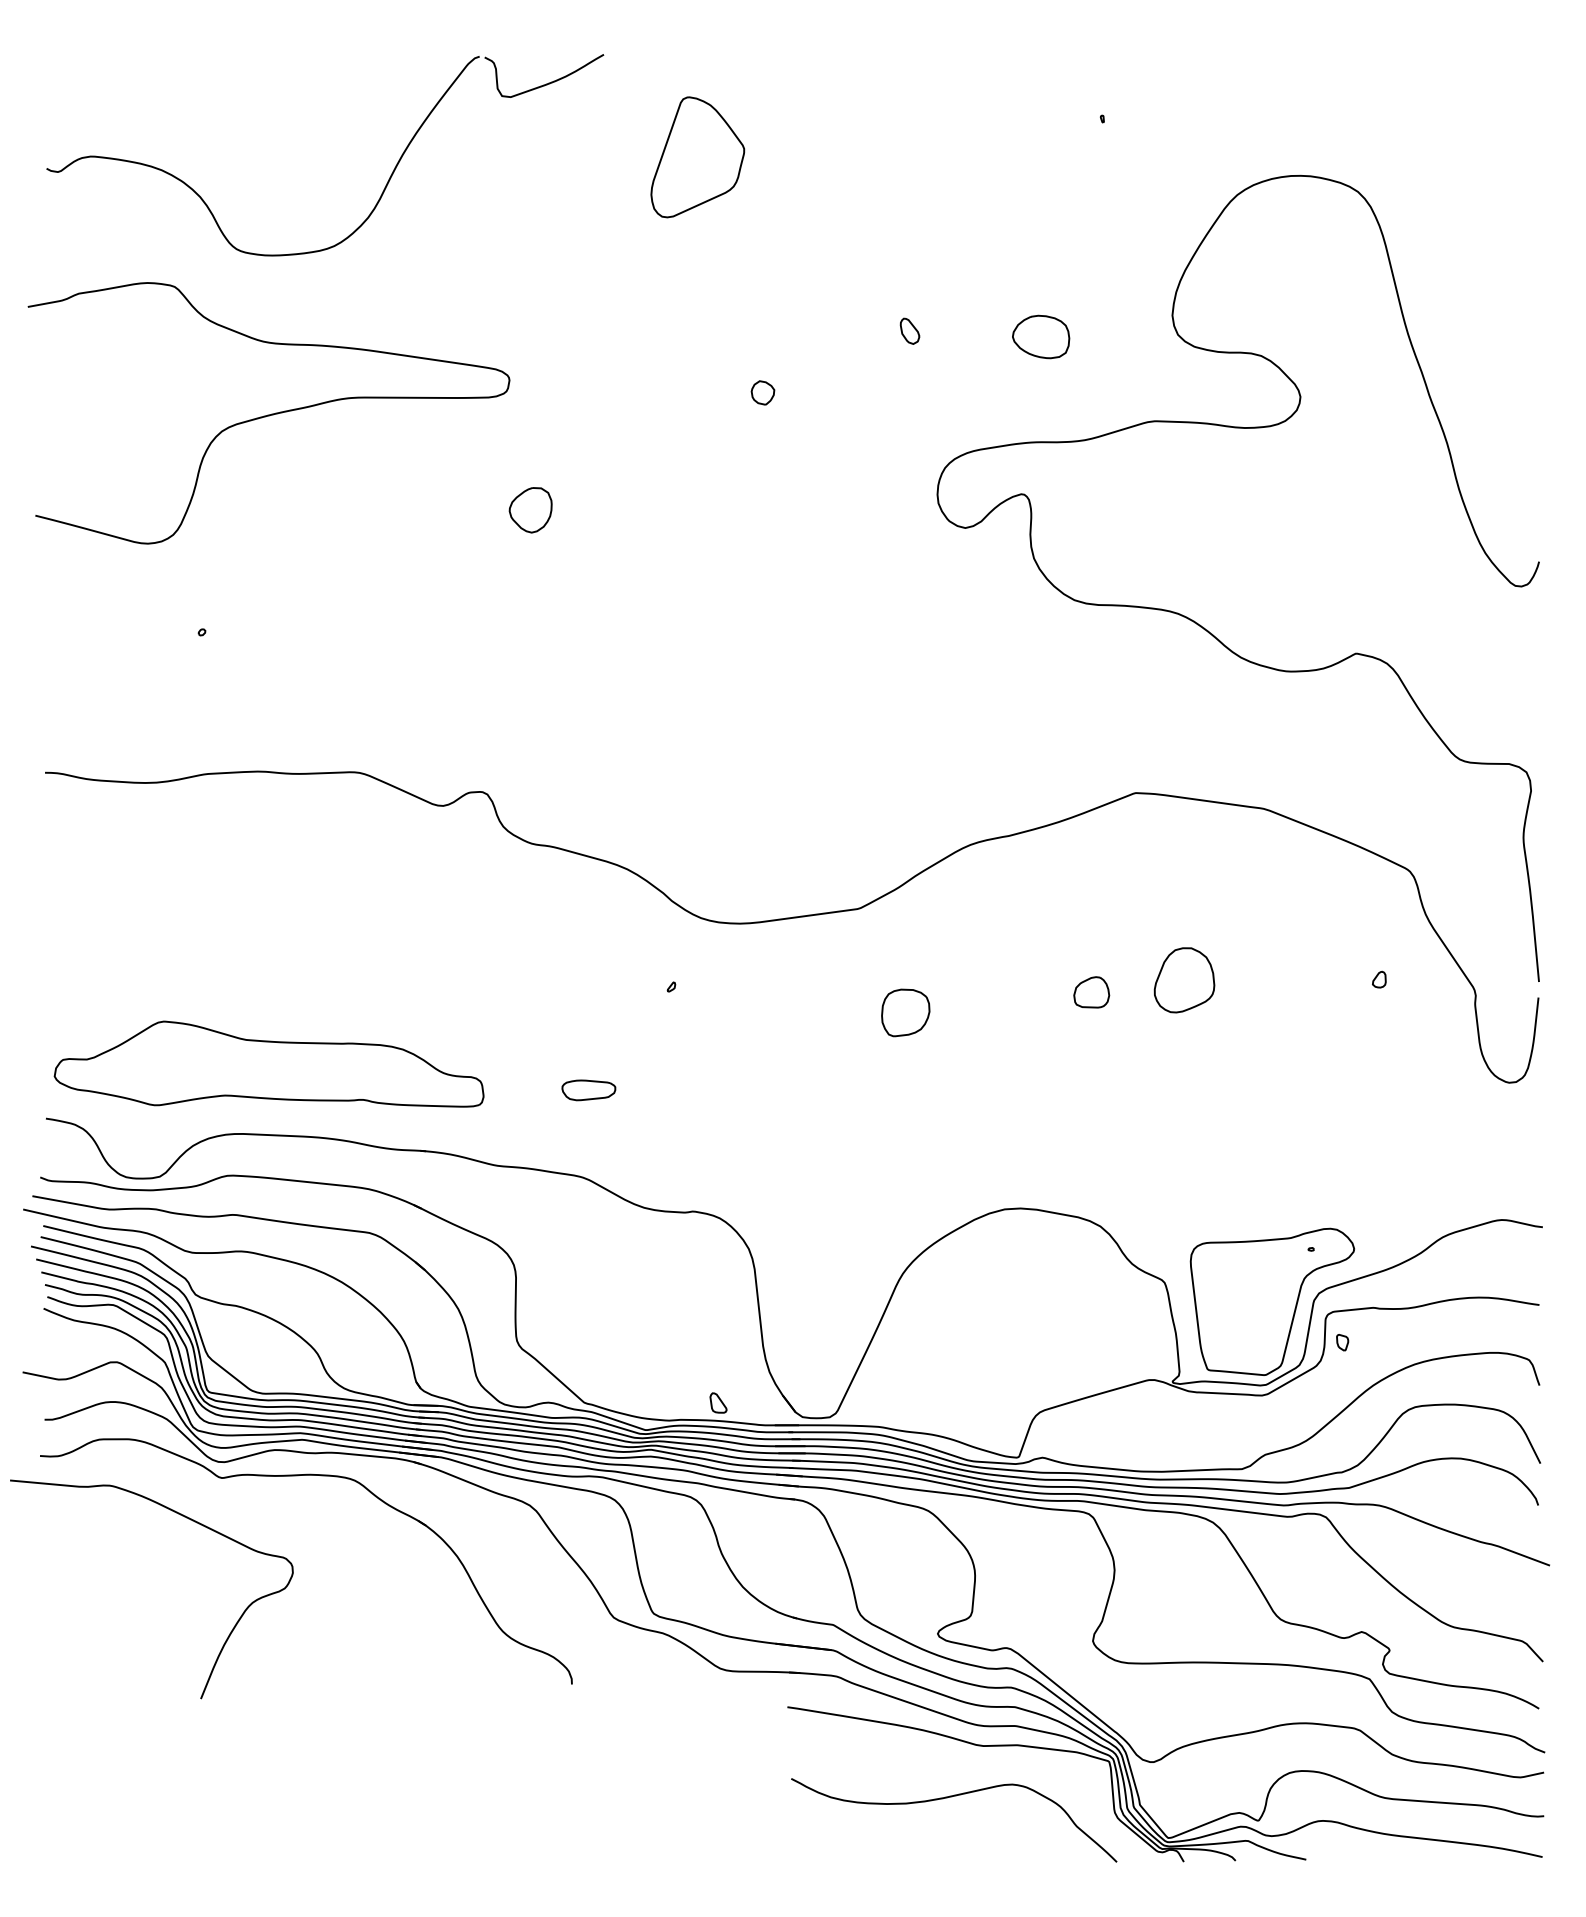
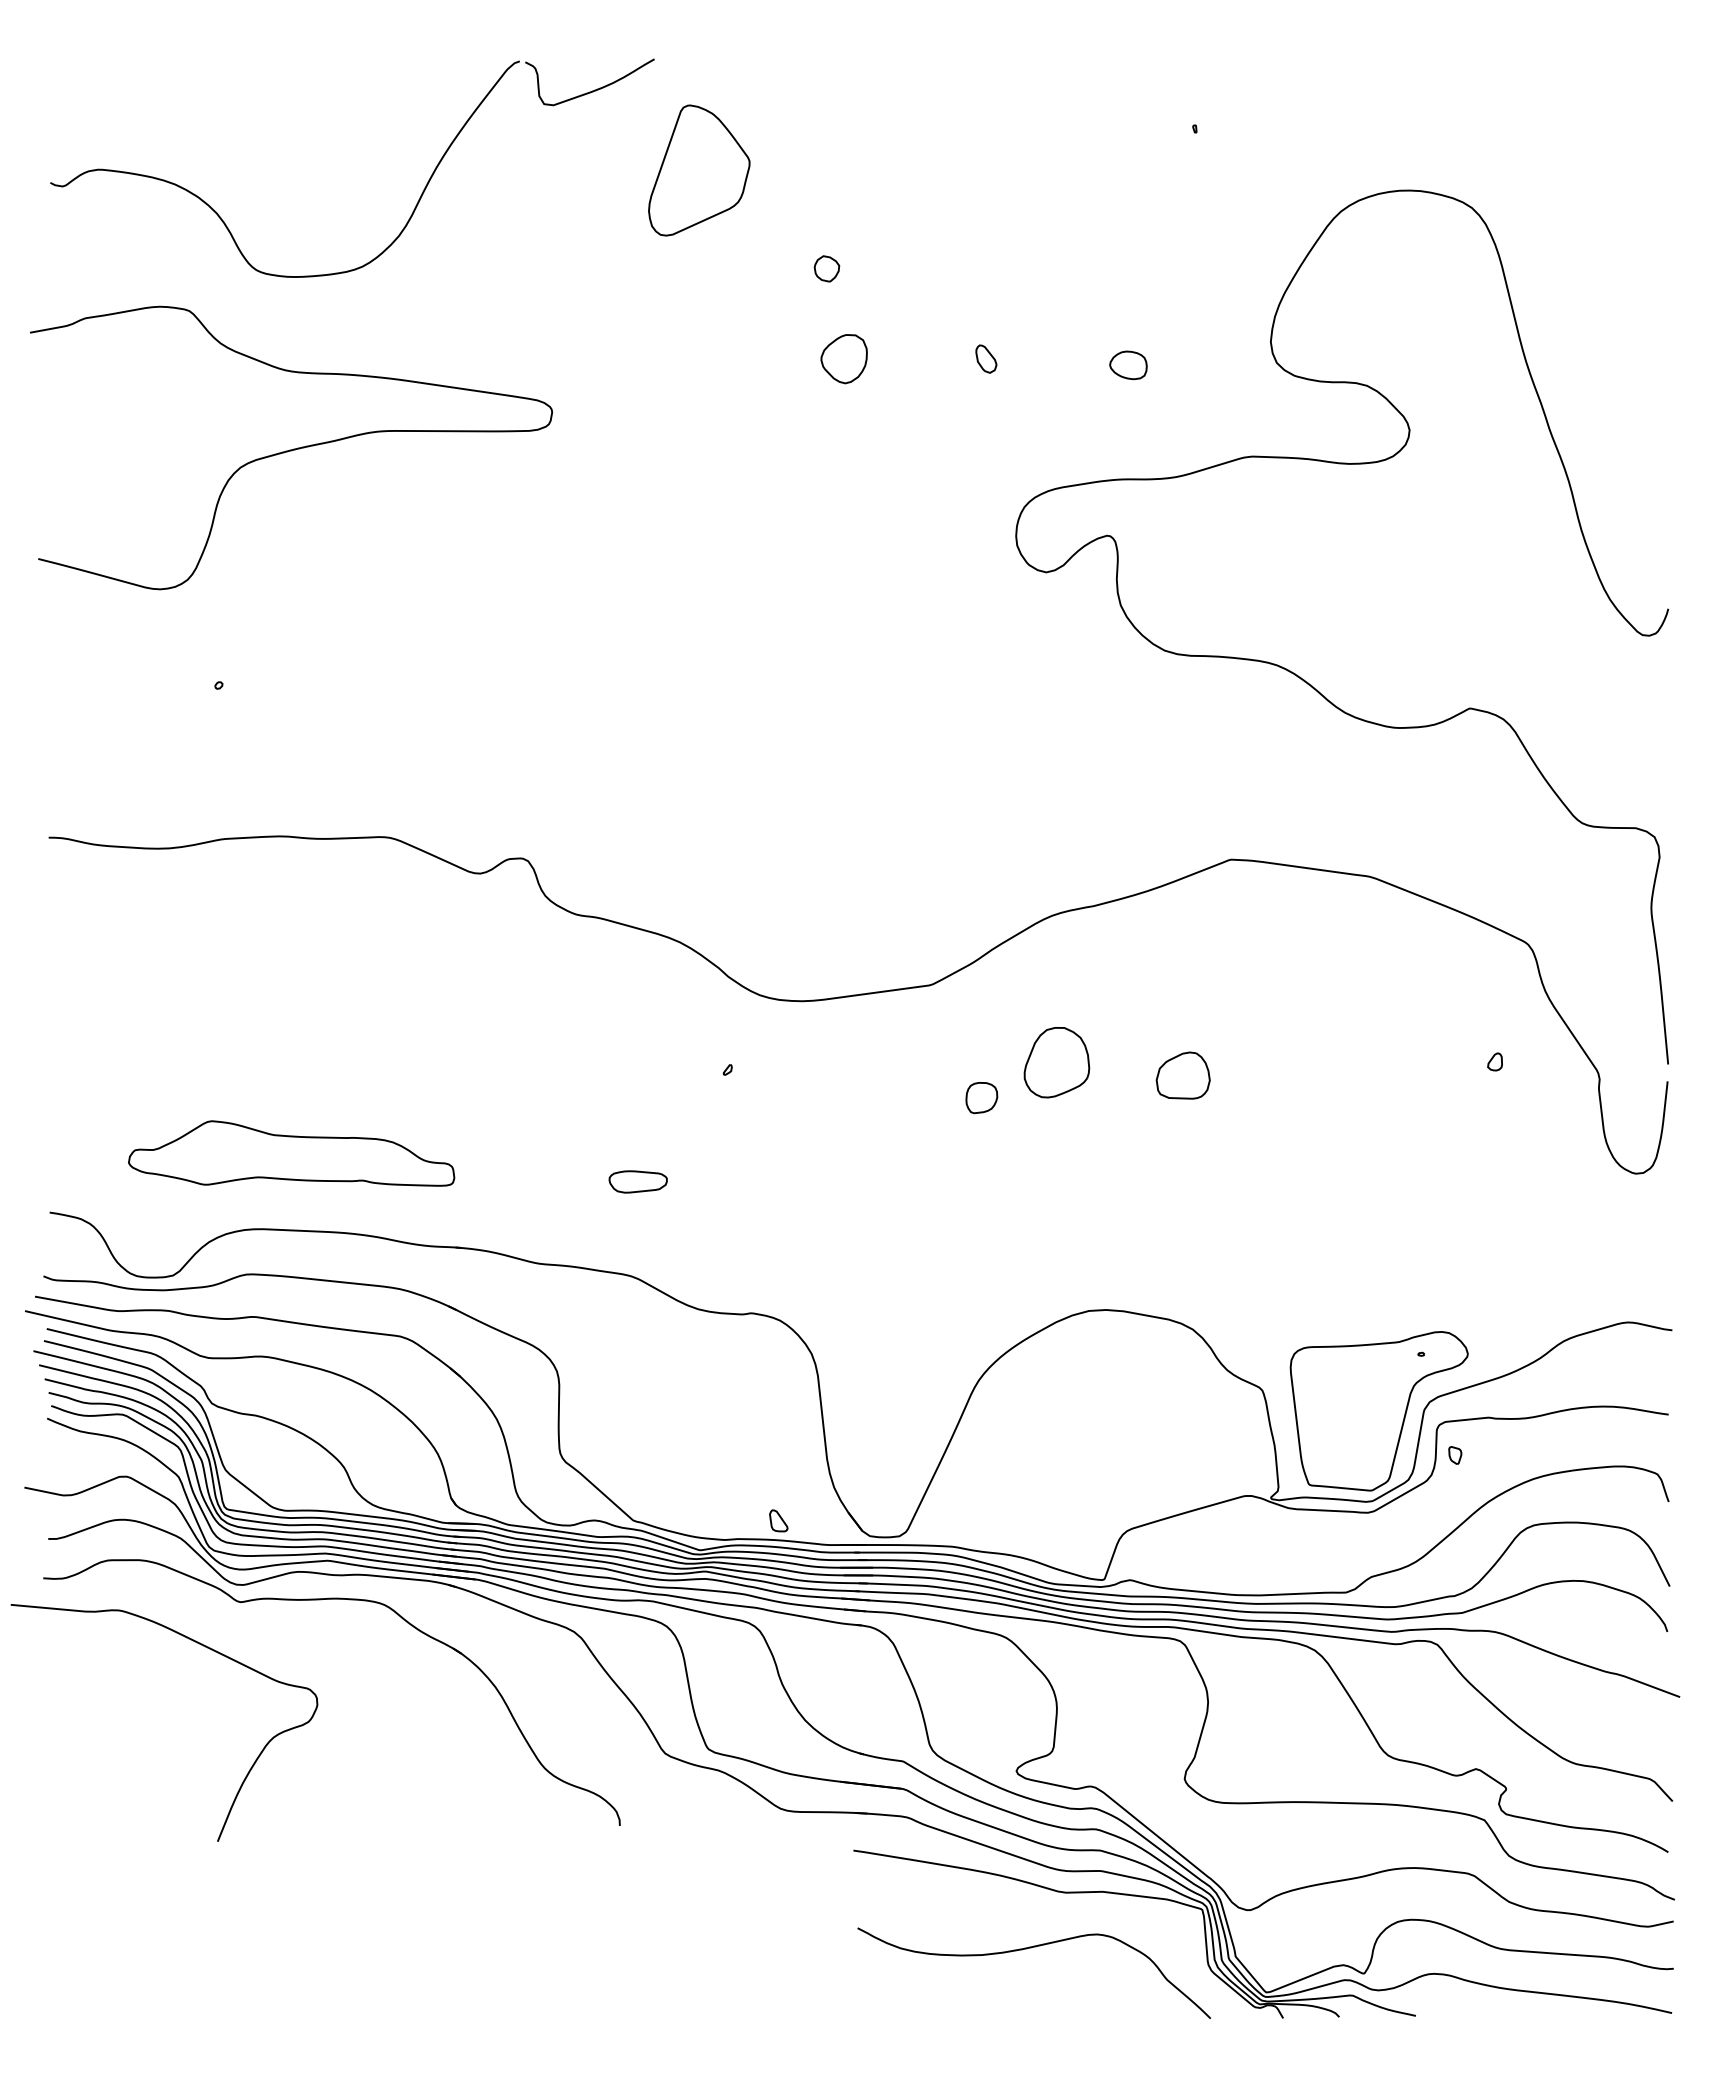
part: (697, 157) -> (699, 170), moved
part: (1041, 337) -> (1128, 365), size x0.6
part: (762, 392) -> (826, 268), moved
part: (530, 510) -> (843, 359), moved
part: (1184, 980) -> (1056, 1062), moved
part: (1091, 992) -> (1183, 1075), size x1.4
part: (905, 1012) -> (981, 1097), size x0.6
part: (269, 1064) -> (291, 1153), size x0.7

